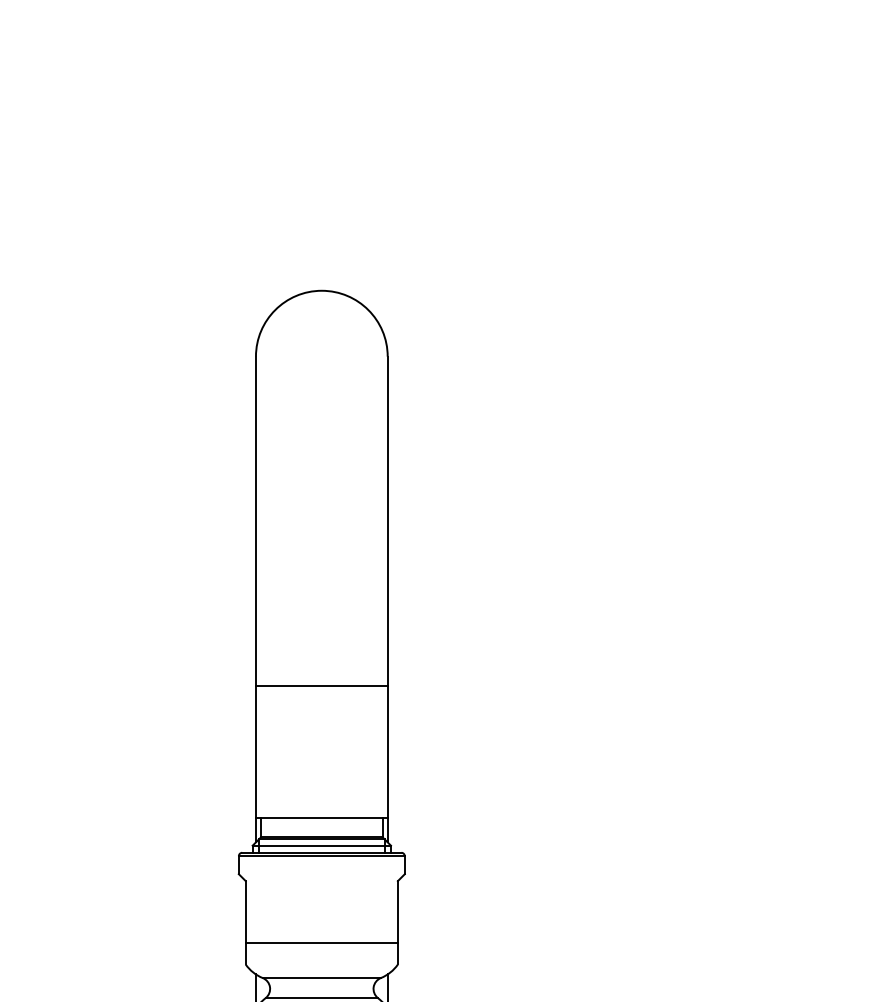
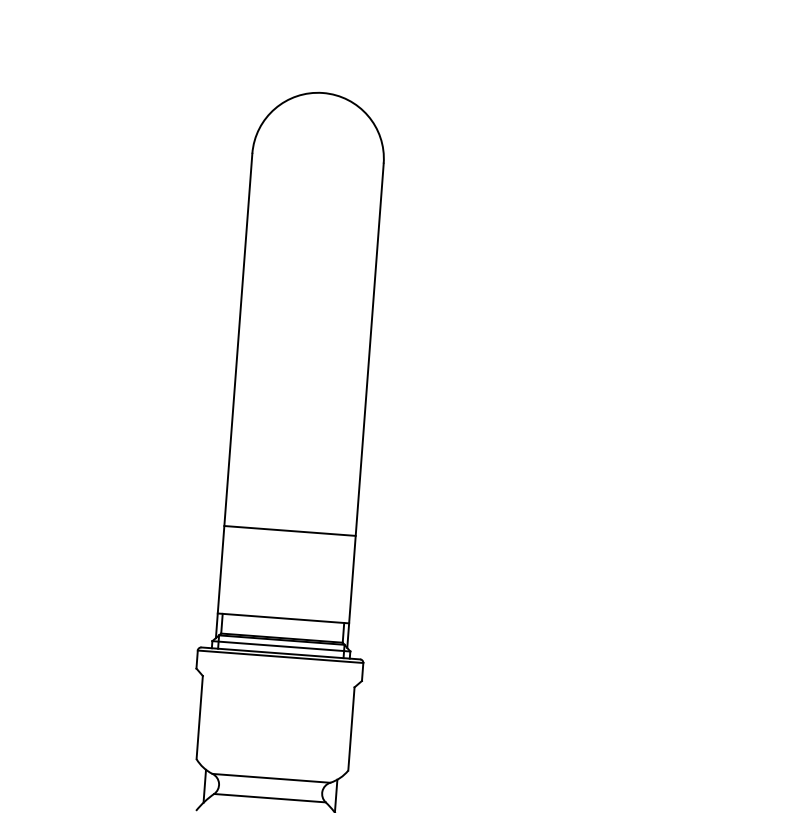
line: (321, 685) -> (289, 530), moved
line: (321, 942) -> (273, 742), removed

